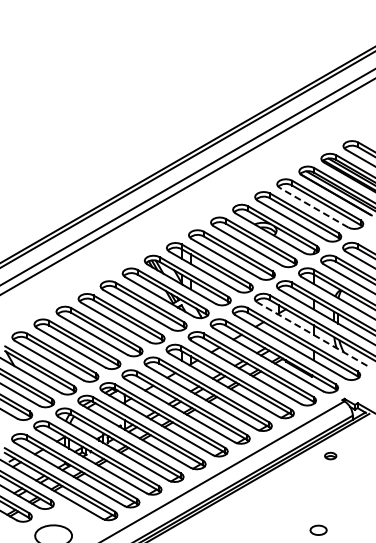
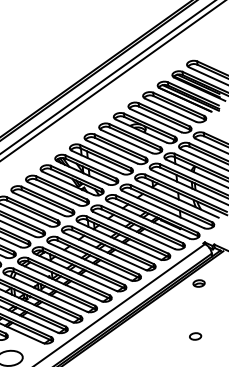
line: (314, 207) -> (170, 110), dashed -> solid
line: (312, 334) -> (178, 199), dashed -> solid
part: (330, 455) -> (198, 283), size x1.43

